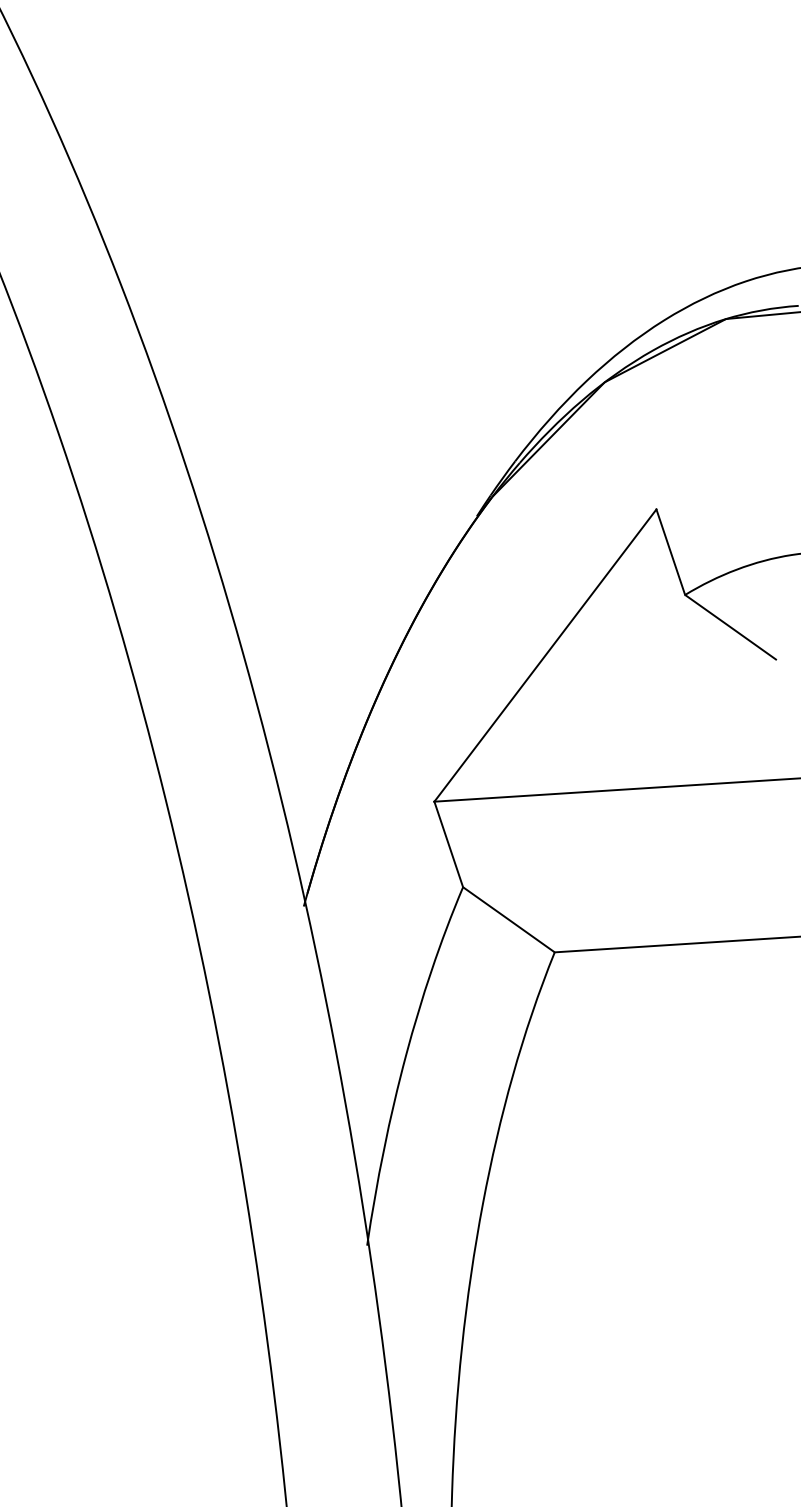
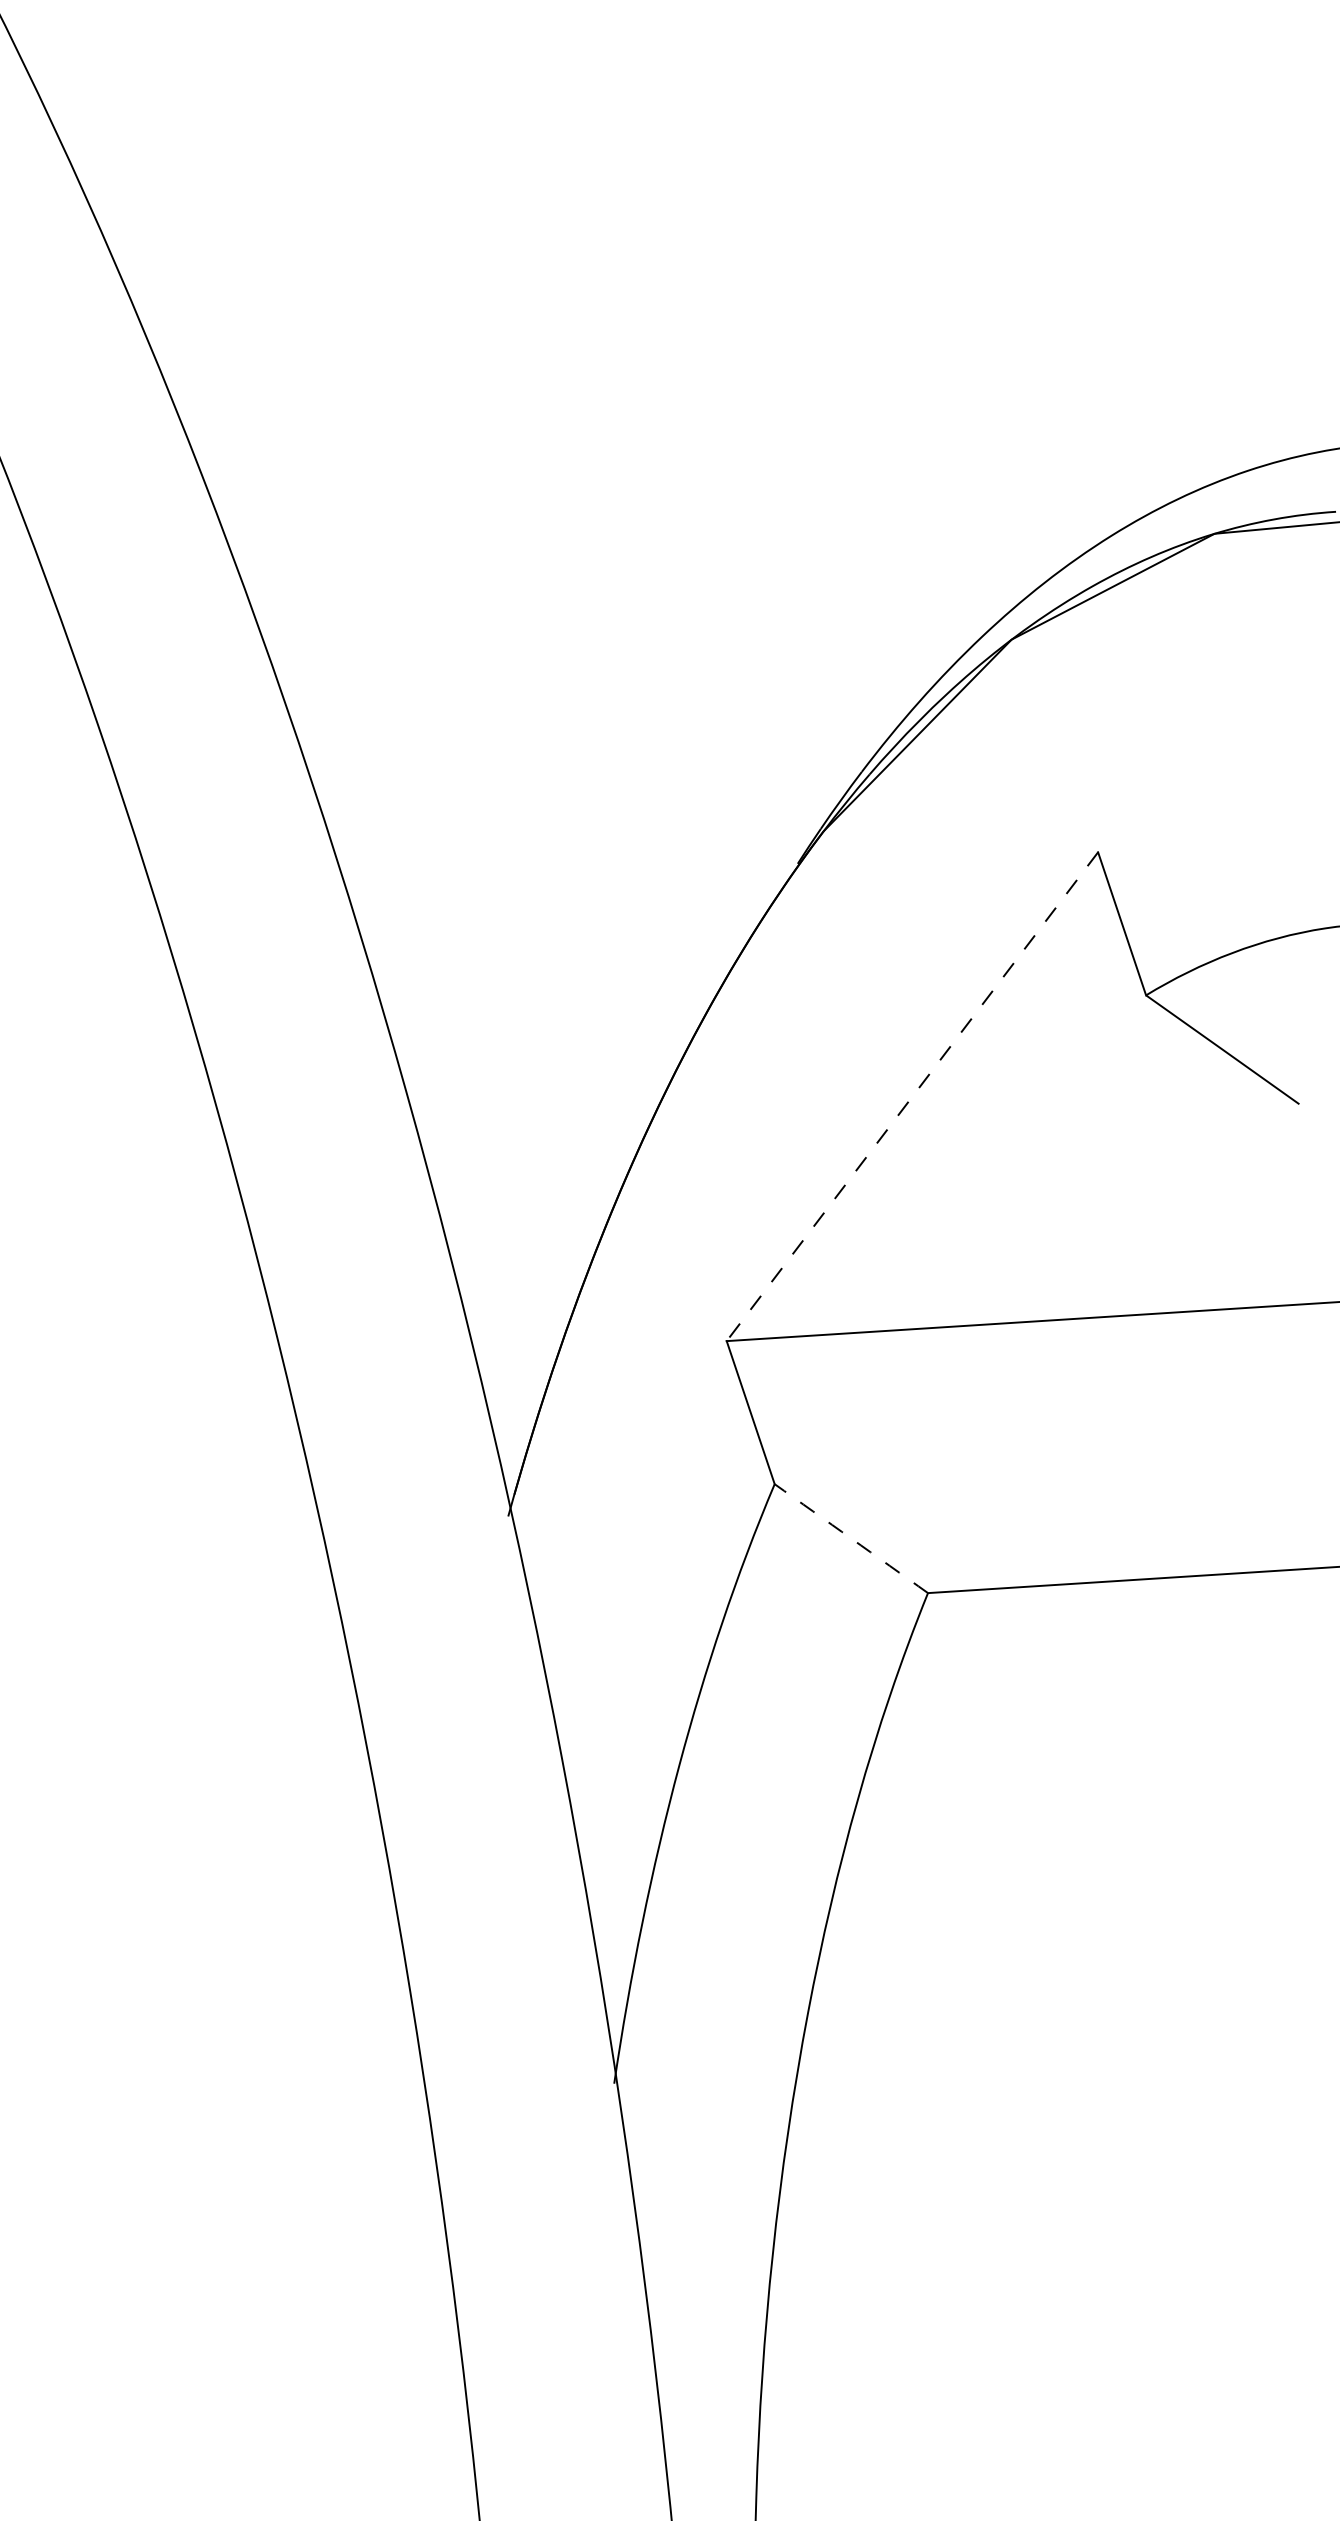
line: (545, 655) -> (912, 1096), solid -> dashed
arc: (508, 919) -> (850, 1538), solid -> dashed

